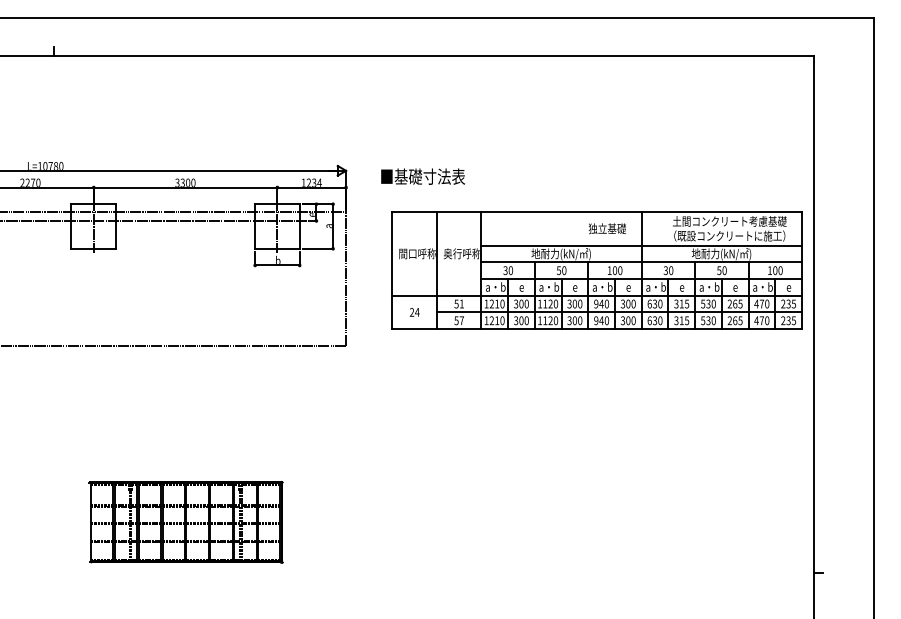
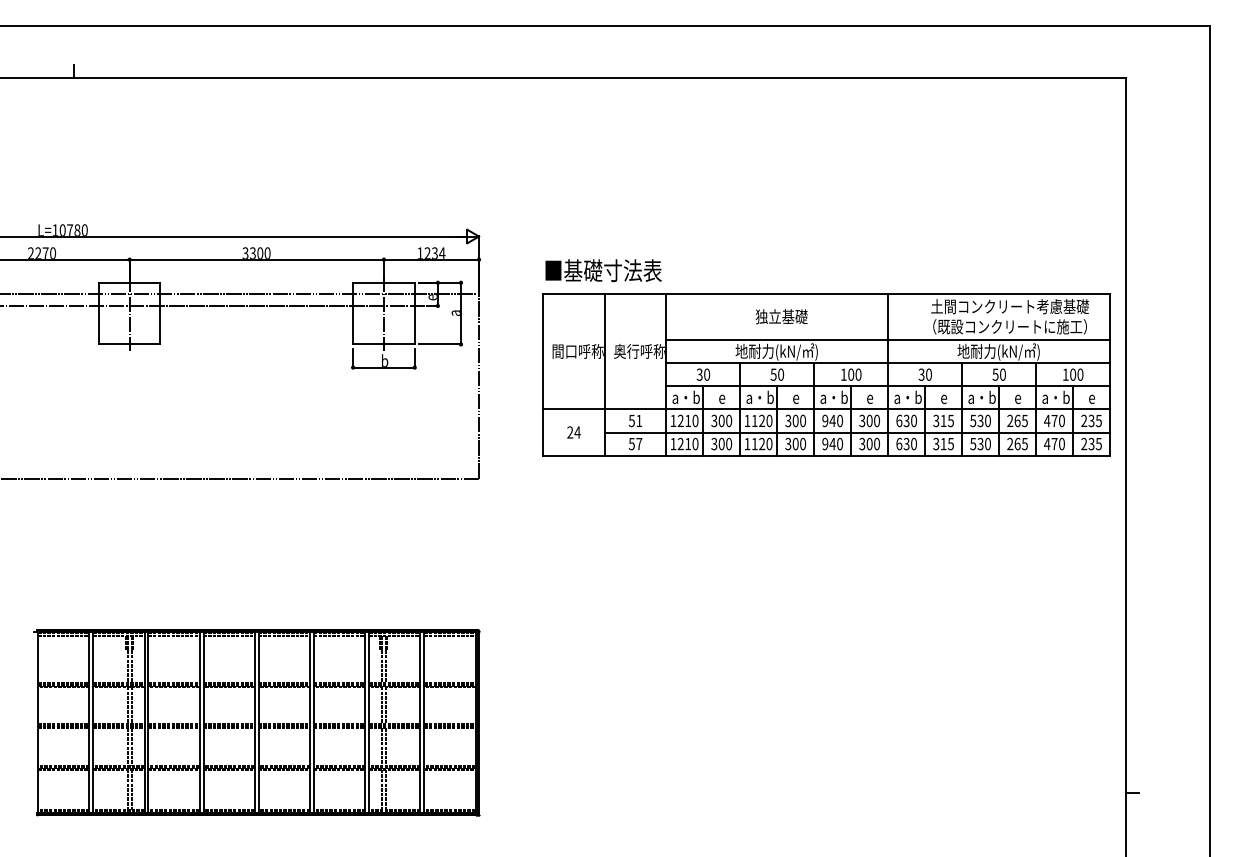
text: (423, 176) -> (603, 270), moved
text: (607, 228) -> (781, 316), moved
part: (185, 521) -> (256, 722), size x1.67

